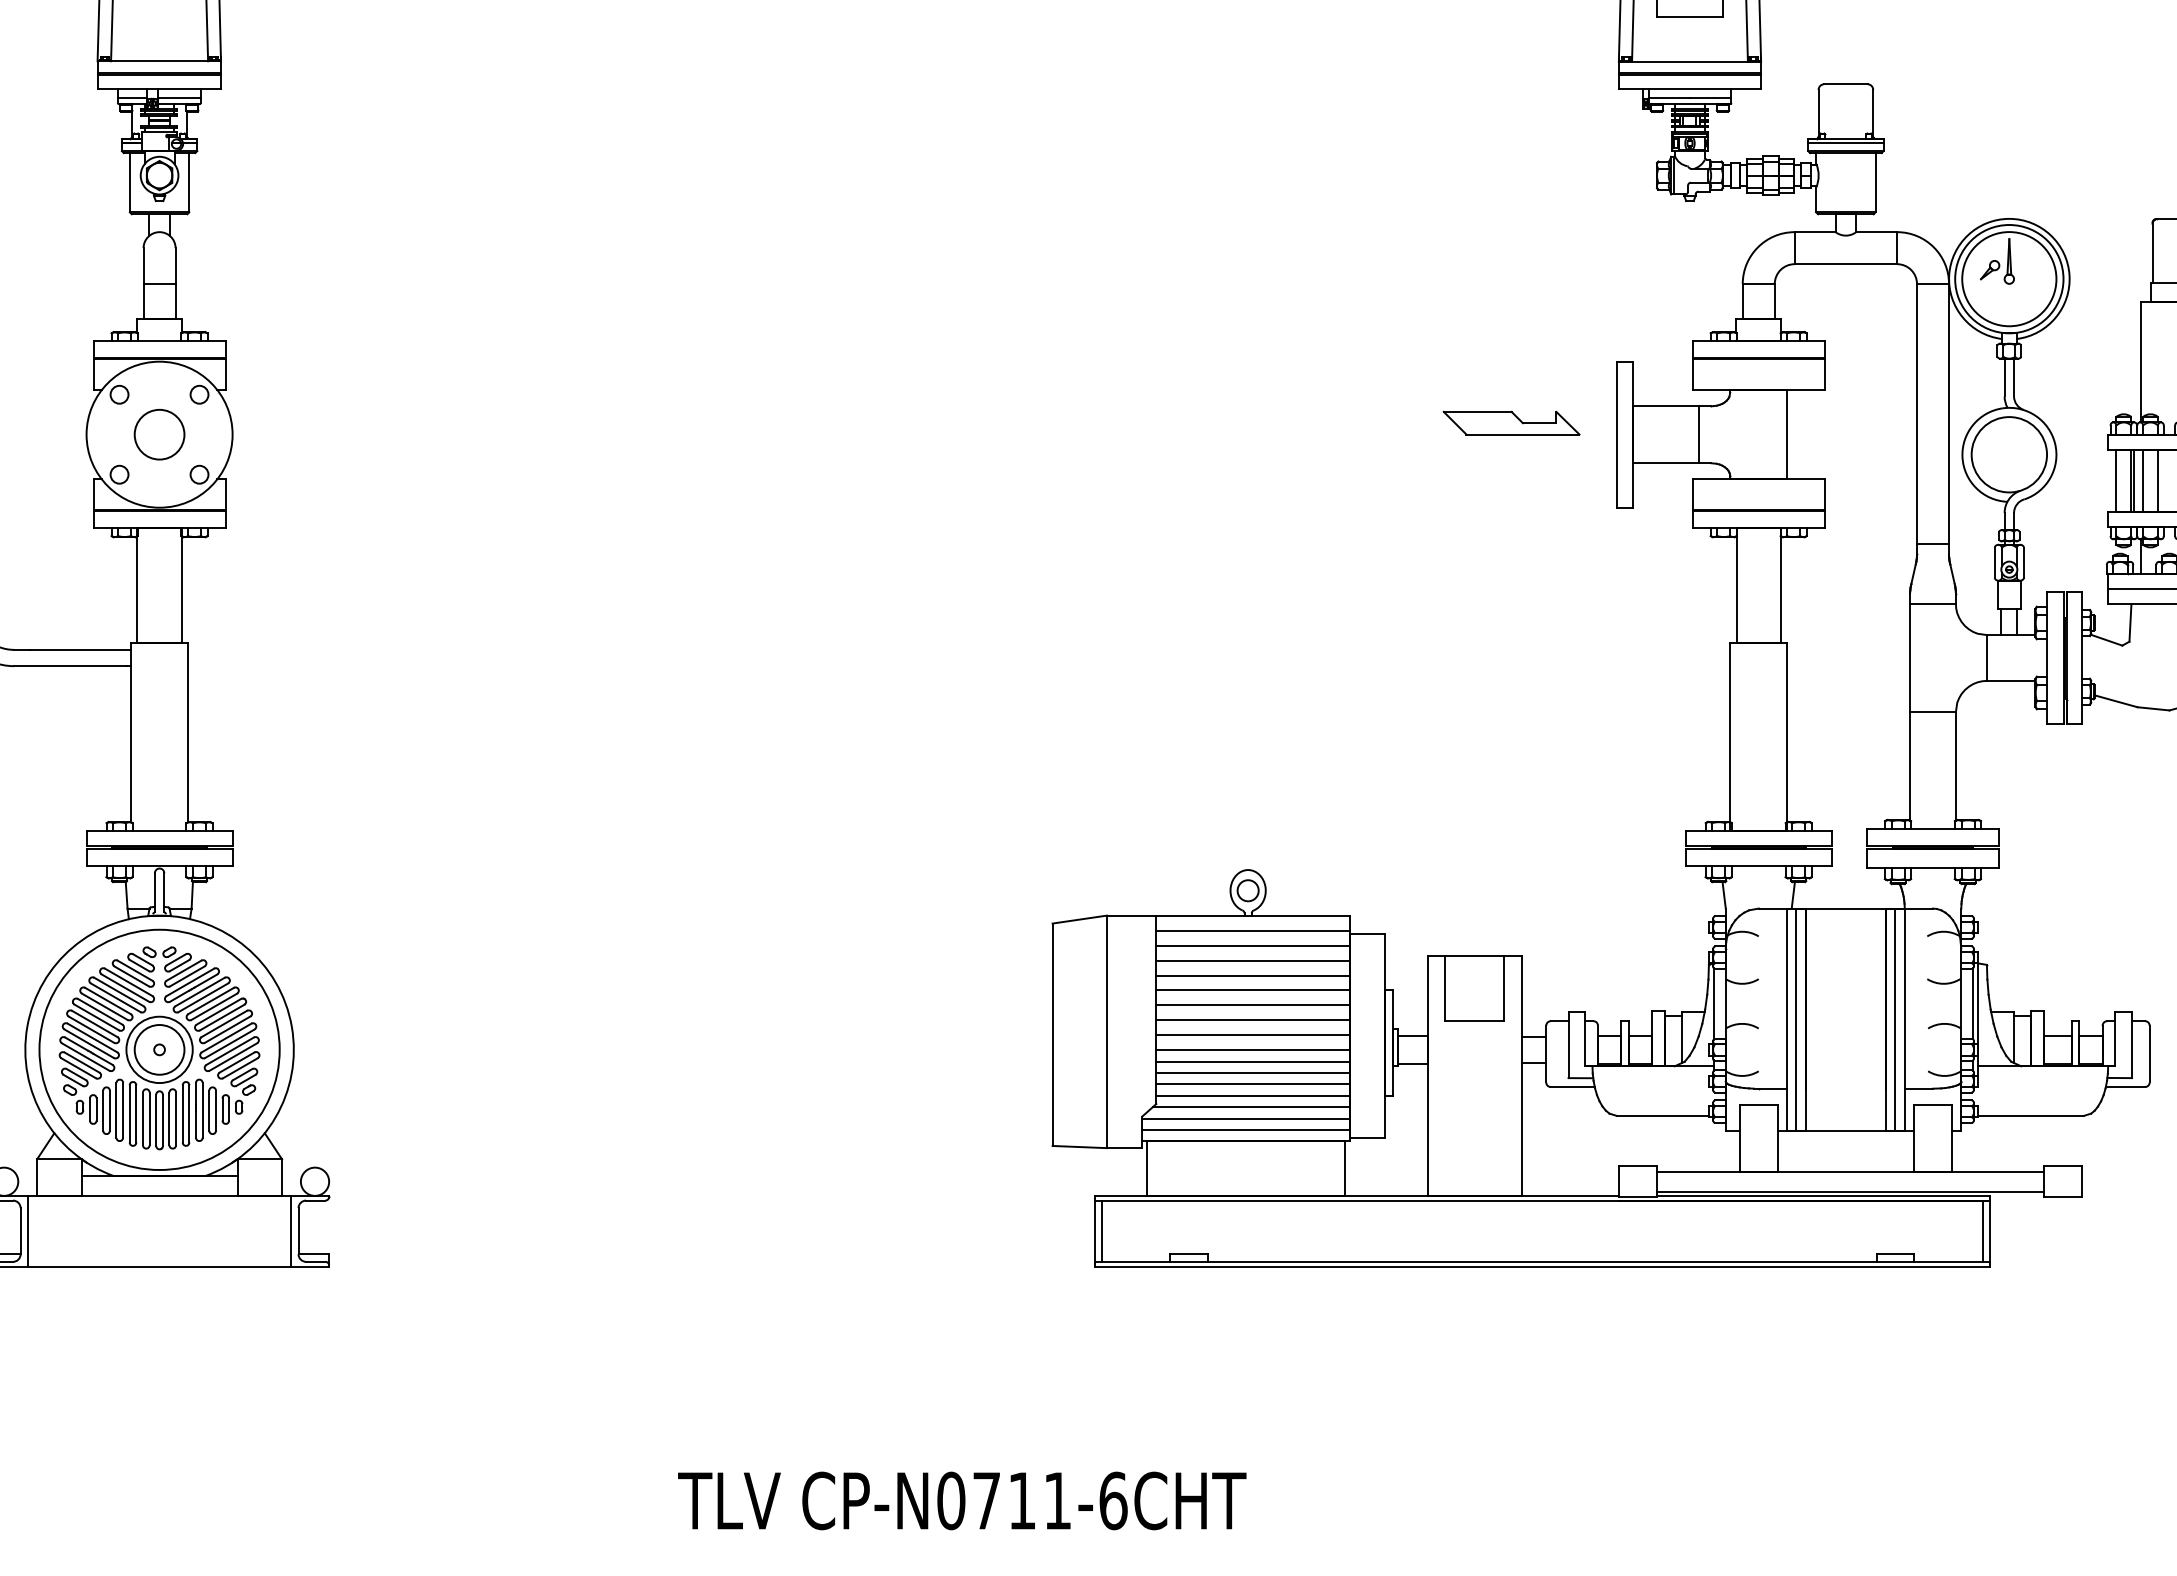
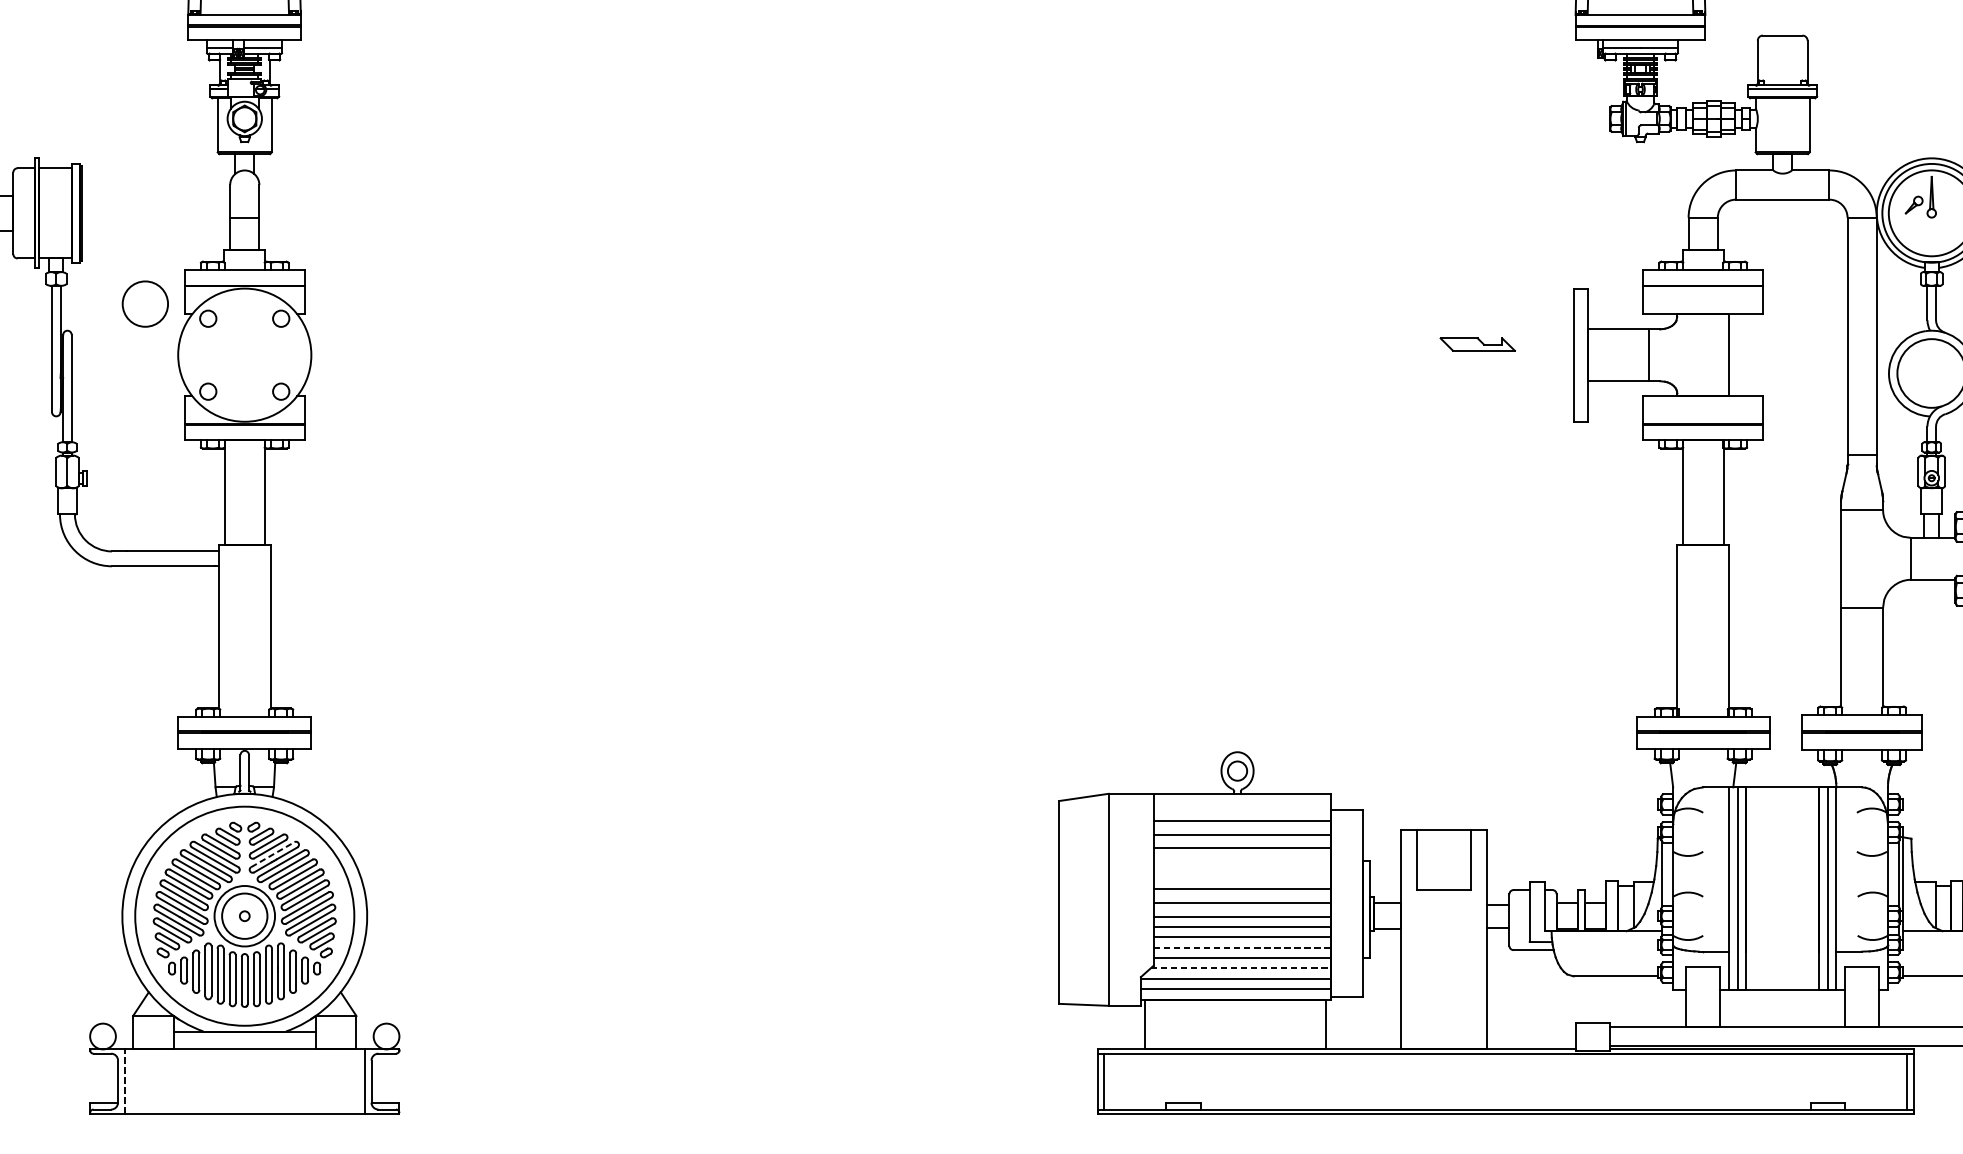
part: (1511, 422) -> (1477, 344), size x0.6
circle: (159, 434) -> (145, 303), moved
line: (1253, 930) -> (1242, 807), removed
line: (190, 982) -> (272, 854), solid -> dashed
line: (1253, 990) -> (1242, 862), removed
line: (1253, 1005) -> (1242, 875), removed
line: (1253, 1084) -> (1242, 947), solid -> dashed
line: (1251, 1107) -> (1240, 968), solid -> dashed
line: (27, 1230) -> (124, 1080), solid -> dashed

